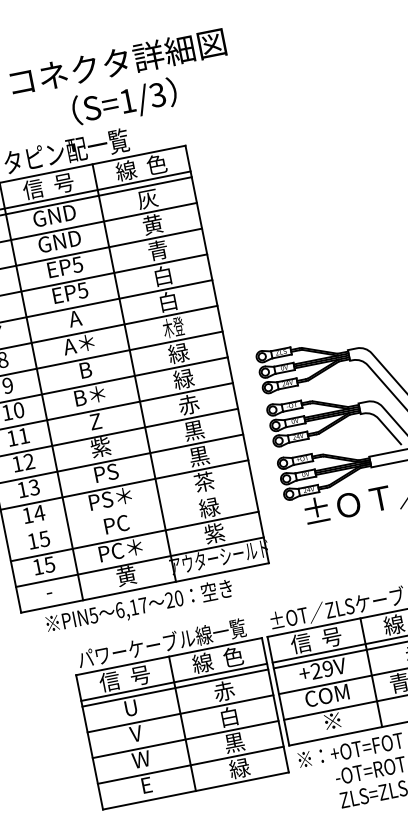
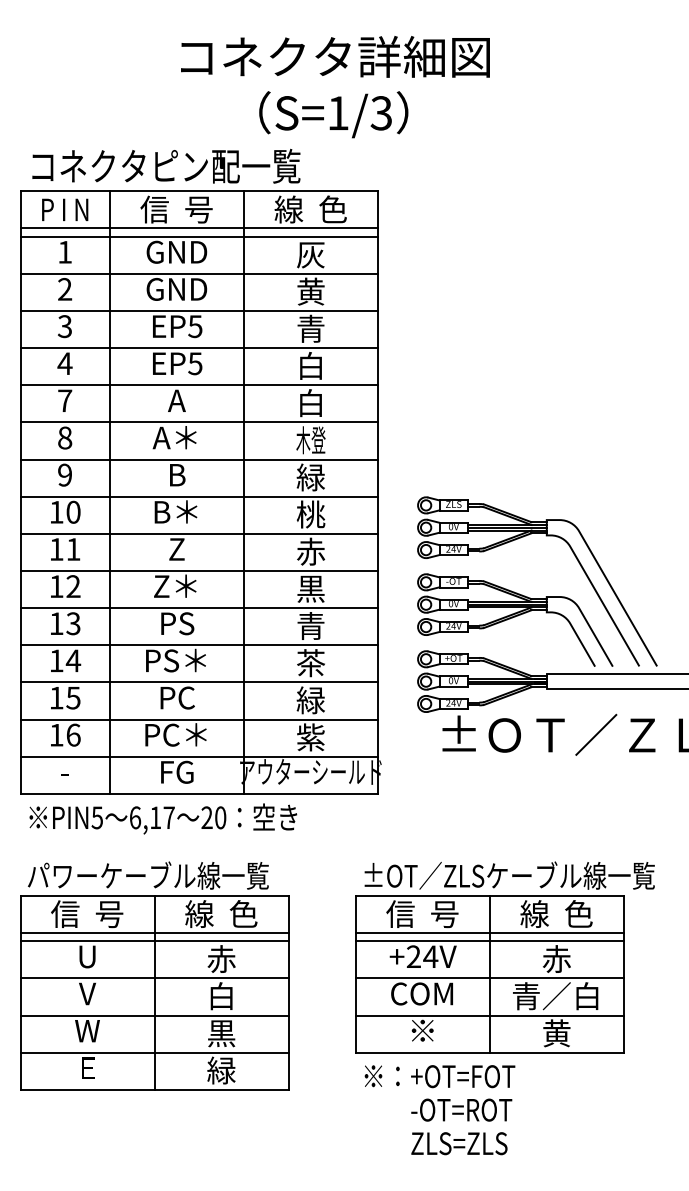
text: (122, 83) -> (335, 87), moved
text: (183, 379) -> (310, 514), 緑 -> 桃
text: (99, 447) -> (175, 586), 紫 -> Z＊
text: (198, 455) -> (310, 625), 黒 -> 青
line: (129, 510) -> (199, 682), added
text: (49, 564) -> (73, 734), 15 -> 16
text: (126, 575) -> (177, 771), 黄 -> FG
text: (139, 606) -> (163, 818), moved
text: (327, 668) -> (430, 956), +29V -> +24V
part: (180, 711) -> (154, 975), moved

